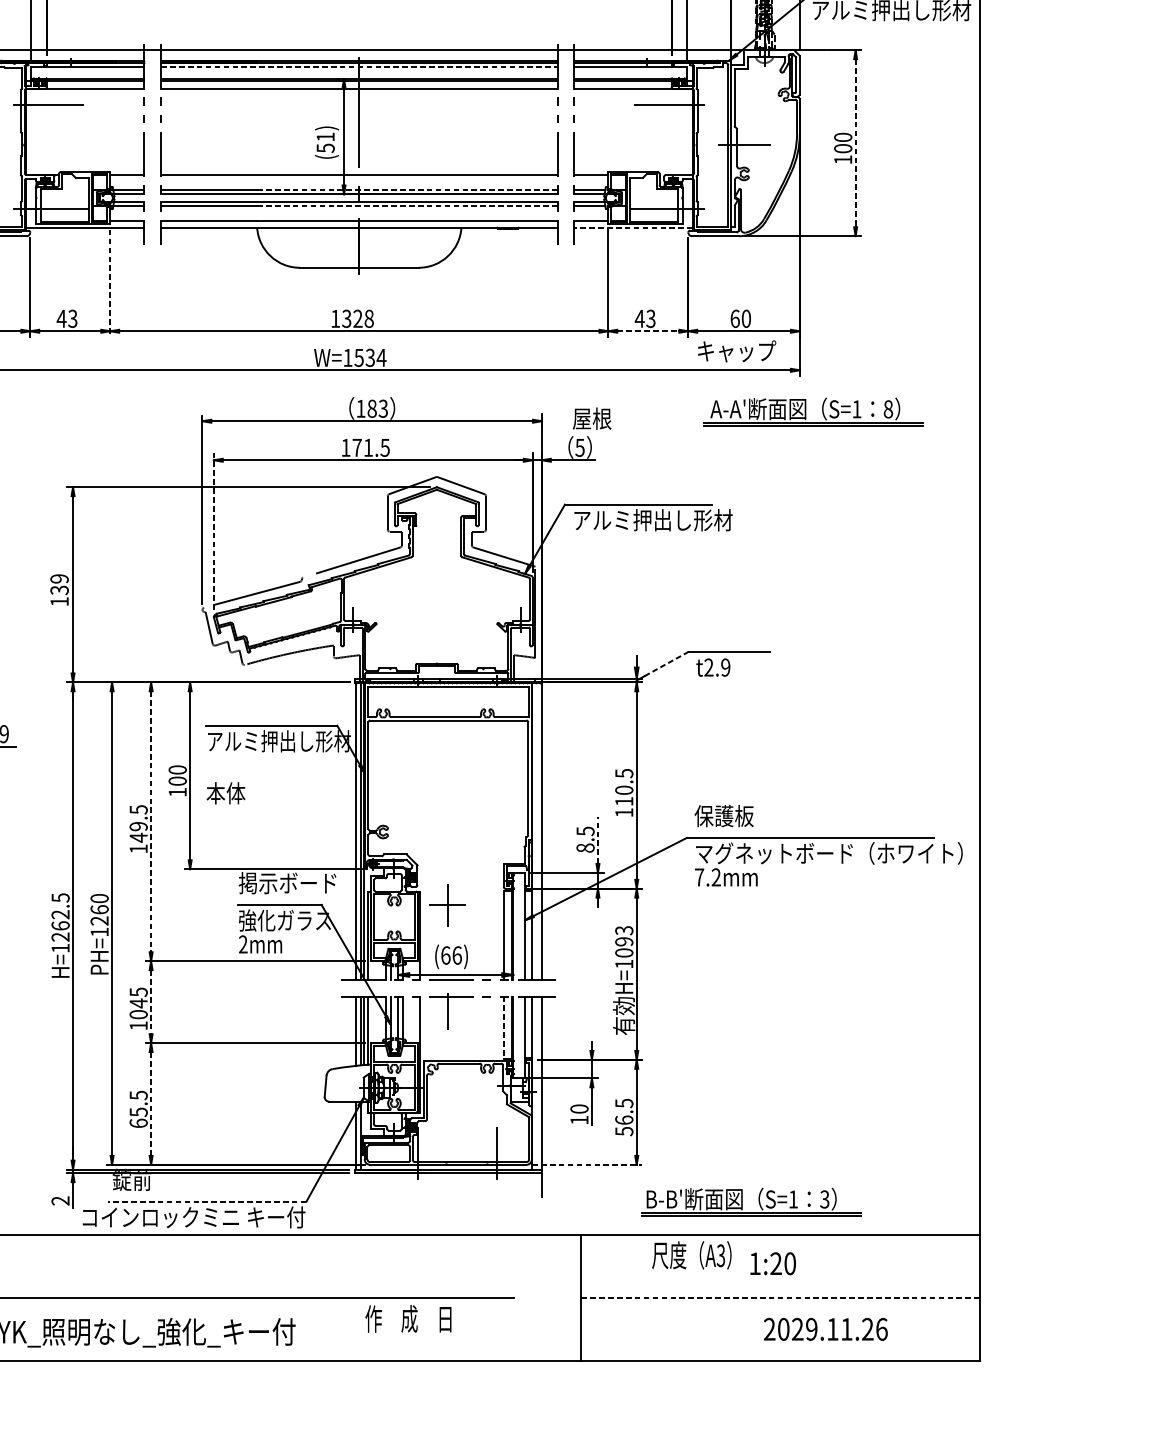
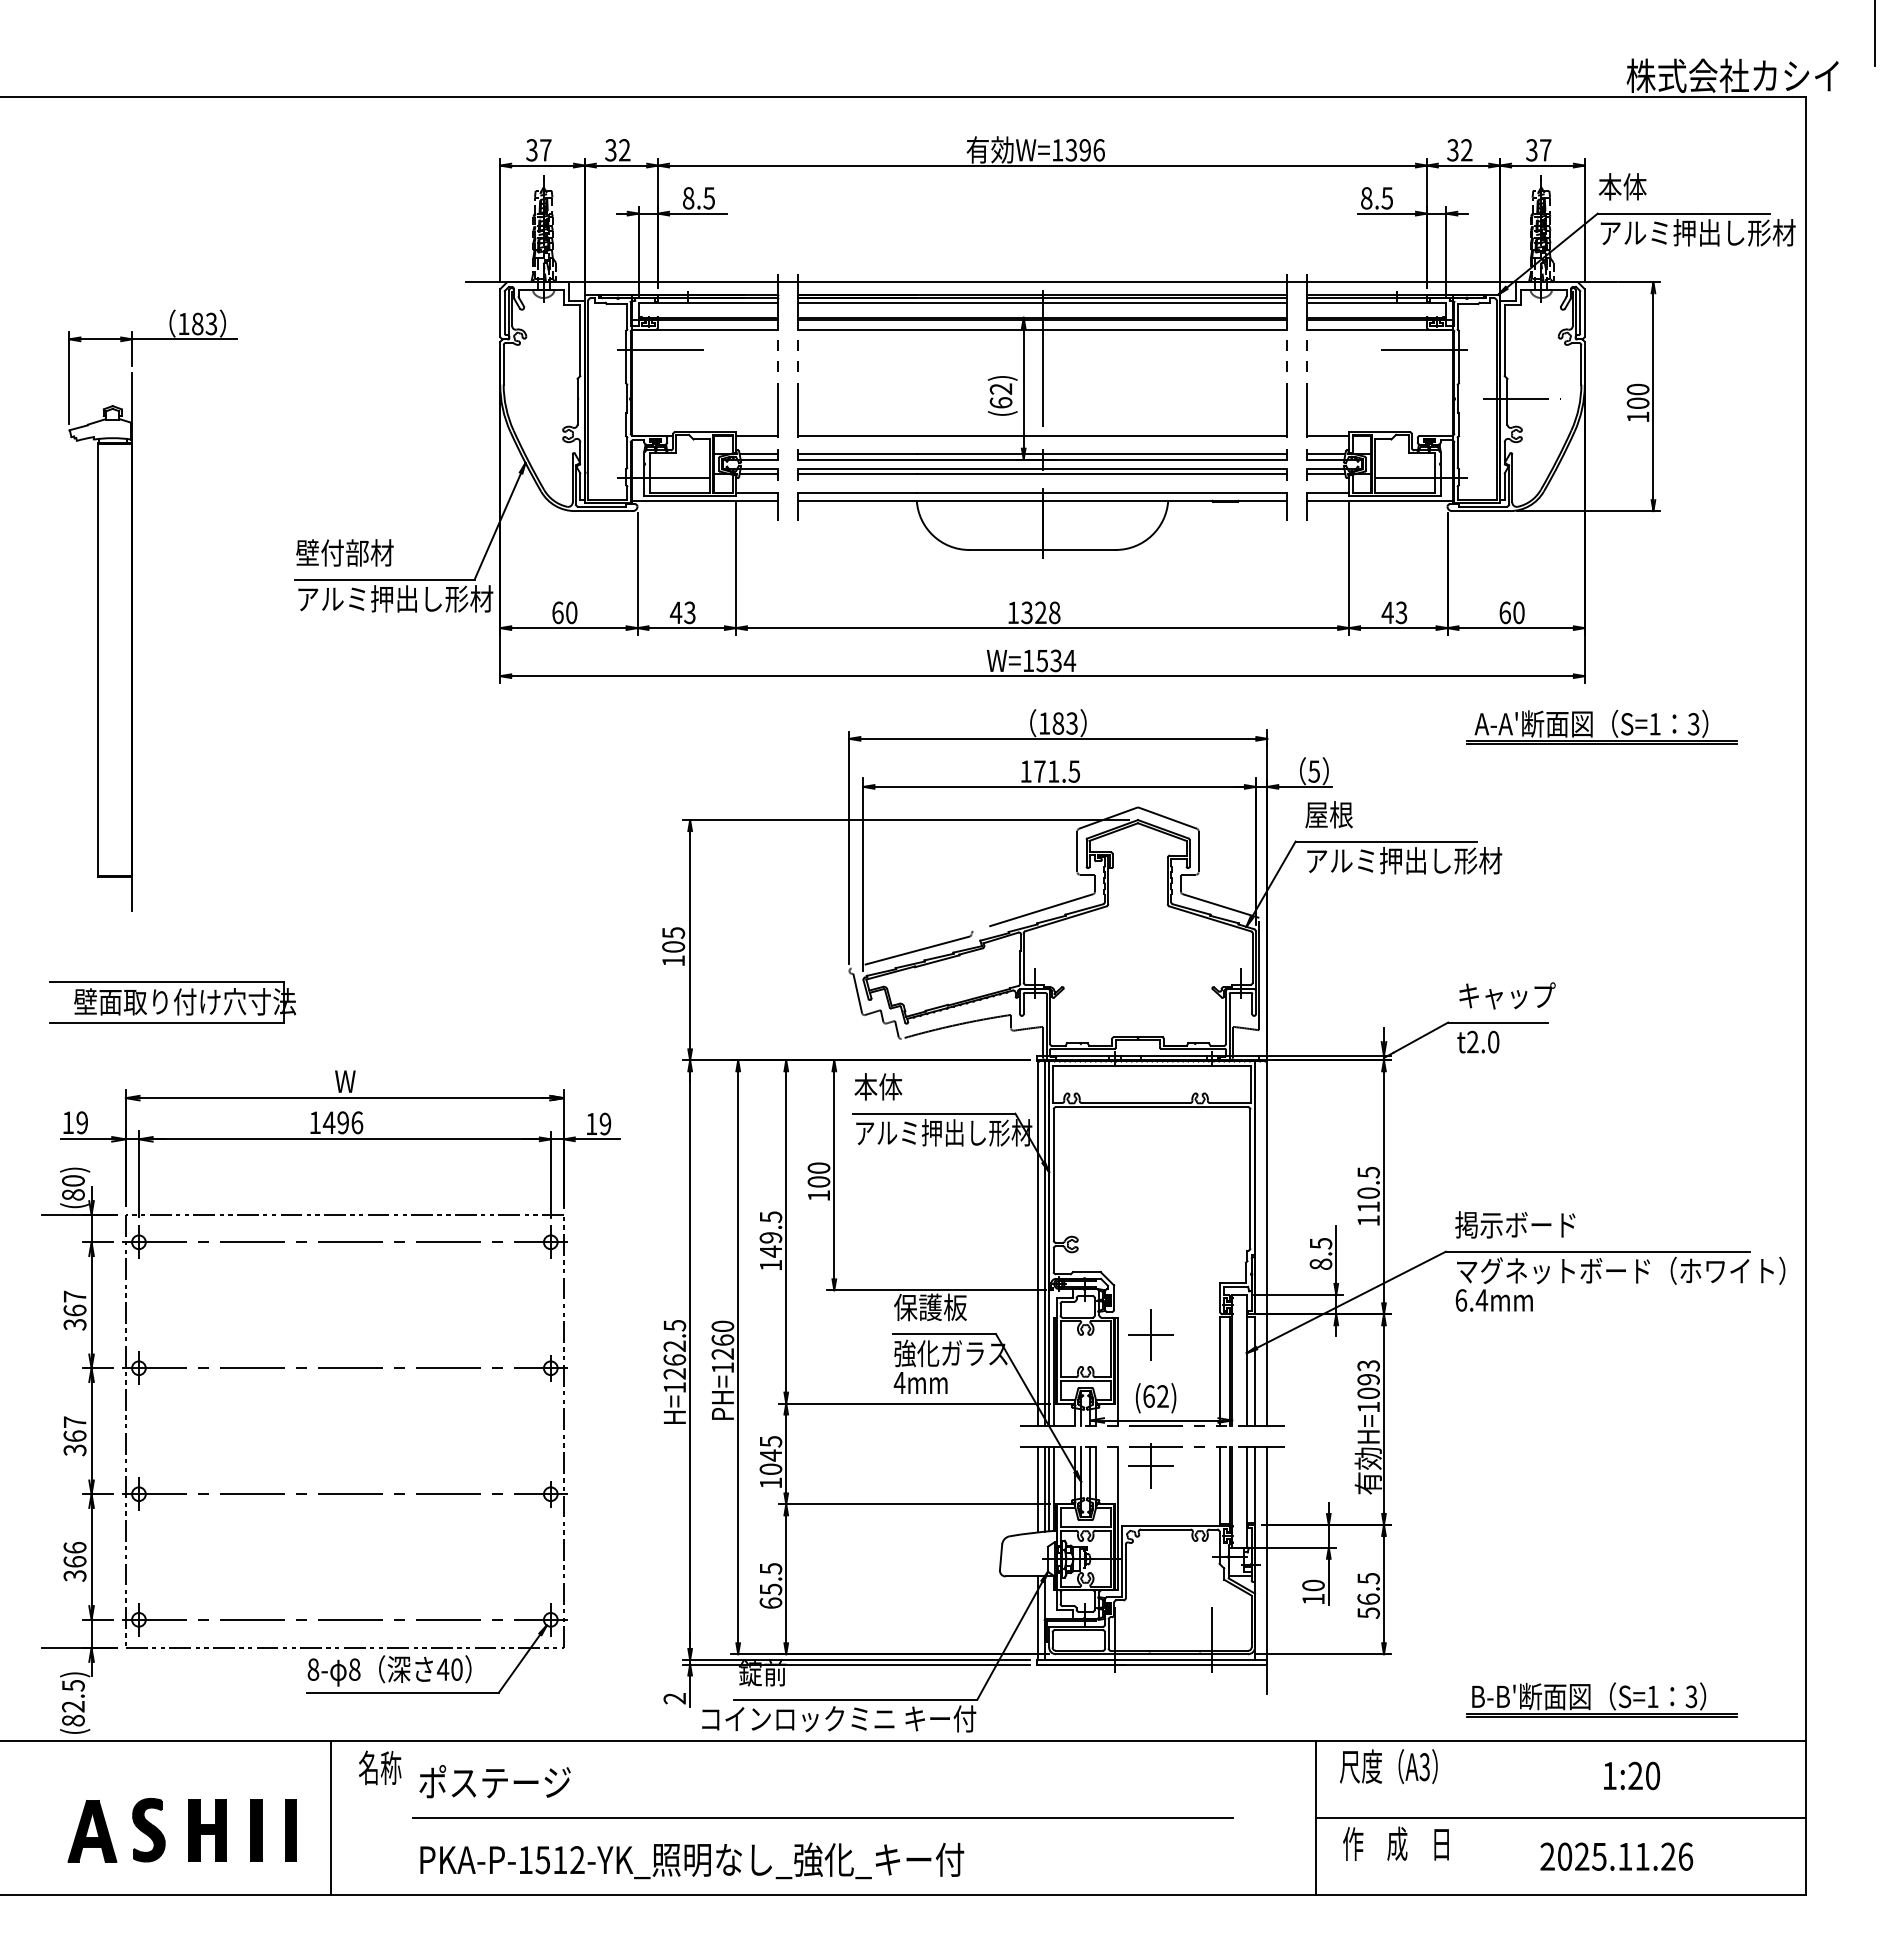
line: (360, 67) -> (1043, 303), dashed -> solid
text: (325, 142) -> (1000, 395), (51) -> (62)
line: (855, 143) -> (1653, 397), dashed -> solid
line: (407, 189) -> (1101, 453), dashed -> solid
line: (407, 206) -> (1101, 474), dashed -> solid
line: (633, 227) -> (1379, 500), dashed -> solid
line: (109, 283) -> (735, 569), dashed -> solid
line: (648, 331) -> (1398, 628), dashed -> solid
text: (737, 351) -> (1507, 995), moved
text: (888, 409) -> (1693, 724), 8 -> 3
text: (591, 418) -> (1328, 814), moved
line: (213, 531) -> (863, 874), dashed -> solid
text: (59, 584) -> (673, 939), 139 -> 105
line: (666, 663) -> (1420, 1037), dashed -> solid
text: (725, 667) -> (1493, 1042), t2.9 -> t2.0
text: (226, 793) -> (878, 1086), moved
text: (743, 815) -> (1515, 1224), 保護板 -> 掲示ボード
line: (151, 821) -> (786, 1231), dashed -> solid
line: (598, 840) -> (1336, 1254), dashed -> solid
text: (707, 877) -> (1471, 1300), 7.2mm -> 6.4mm
text: (287, 883) -> (954, 1307), 掲示ボード -> 保護板
text: (243, 944) -> (899, 1382), 2mm -> 4mm
text: (456, 955) -> (1162, 1396), (66) -> (62)
line: (151, 1002) -> (786, 1454), dashed -> solid
line: (447, 1011) -> (1151, 1465), added
line: (503, 1027) -> (1220, 1485), dashed -> solid
line: (151, 1104) -> (786, 1579), dashed -> solid
line: (586, 1165) -> (1322, 1654), dashed -> solid
line: (207, 1201) -> (855, 1699), dashed -> solid
part: (759, 1201) -> (1610, 1699), moved
text: (691, 1255) -> (1388, 1766), moved
text: (772, 1263) -> (1631, 1775), moved
line: (780, 1298) -> (1561, 1818), dashed -> solid
text: (408, 1318) -> (1395, 1843), moved
text: (811, 1329) -> (1599, 1856), 2029.11.26 -> 2025.11.26

